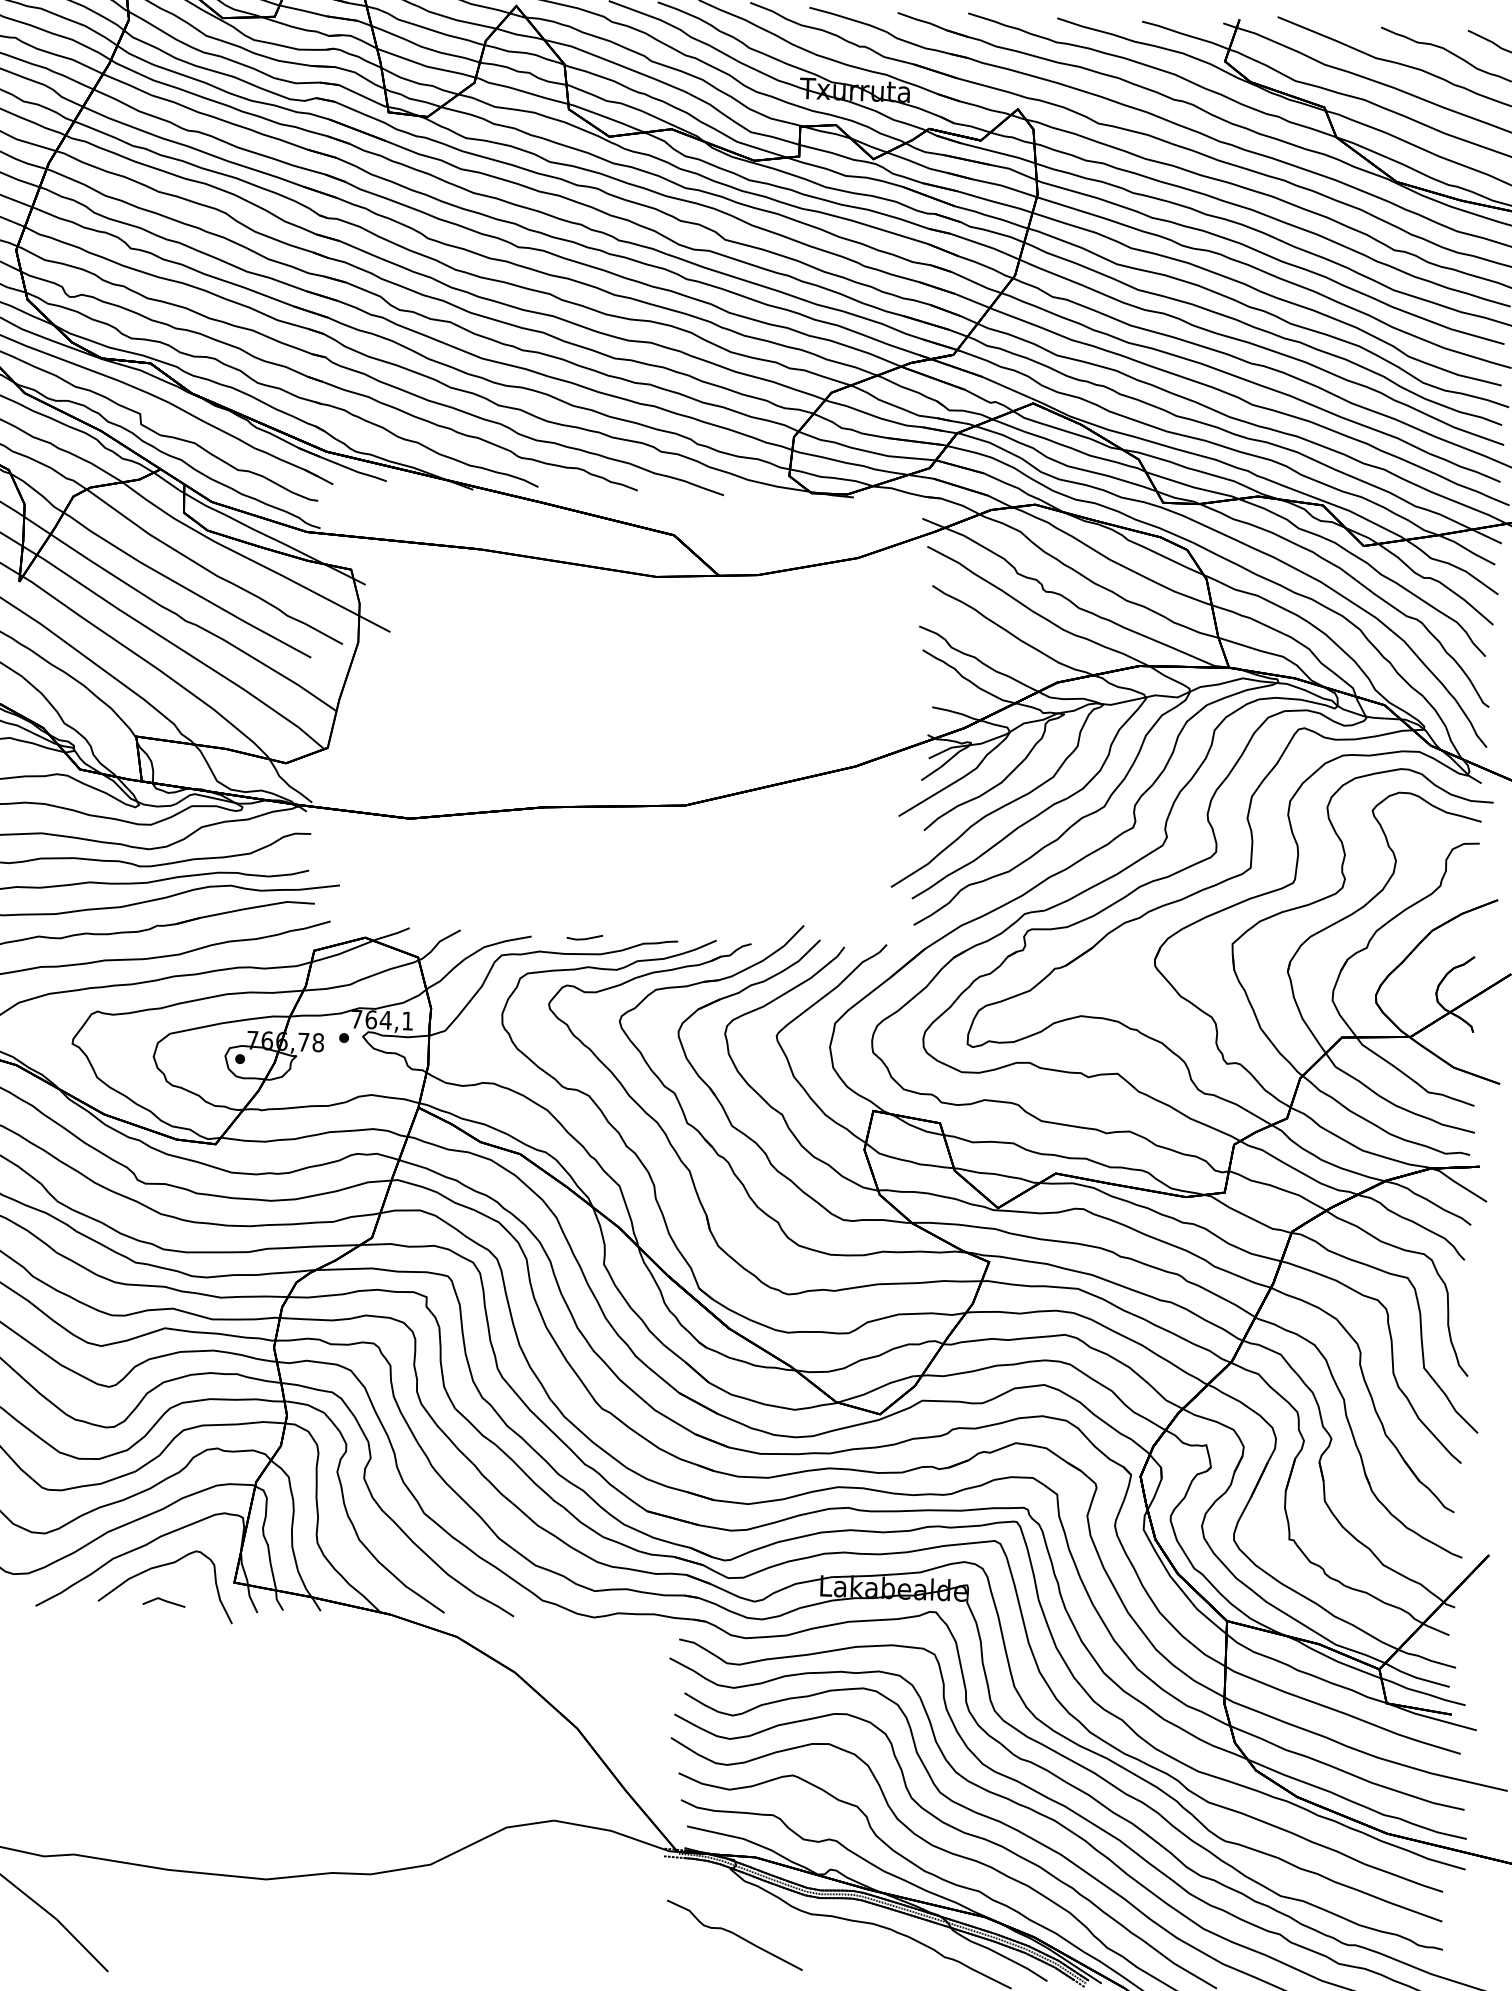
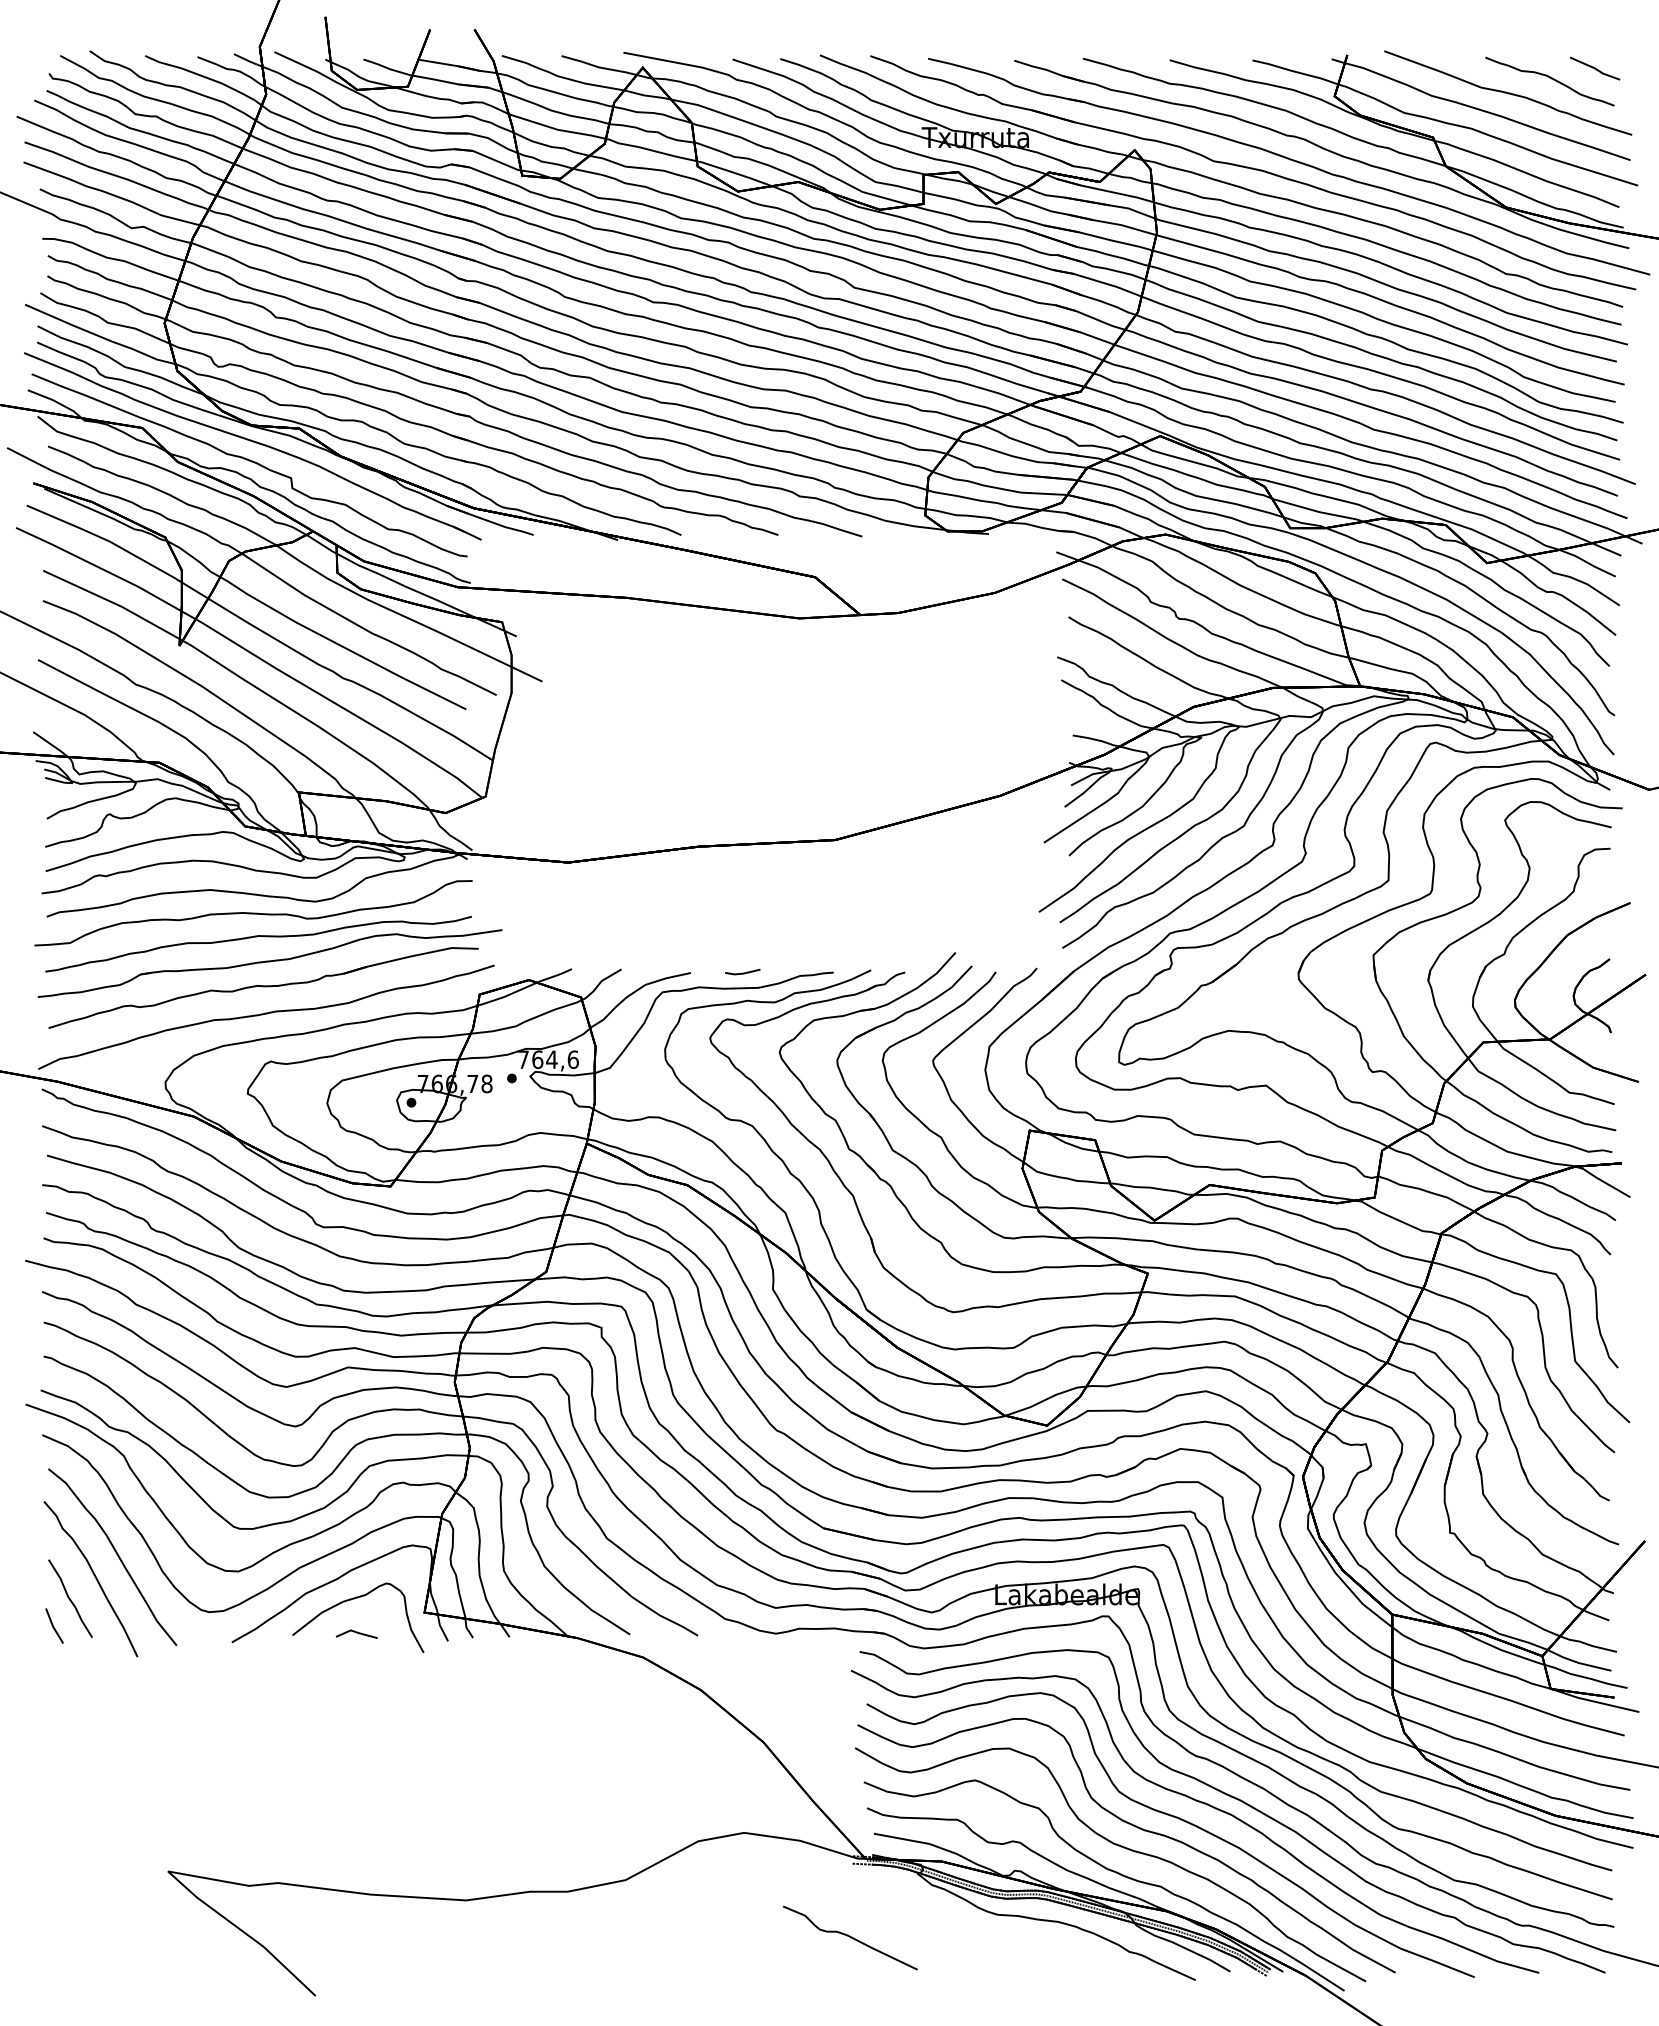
text: (406, 1020) -> (572, 1059), 764,1 -> 764,6
part: (735, 1934) -> (850, 1937), moved

